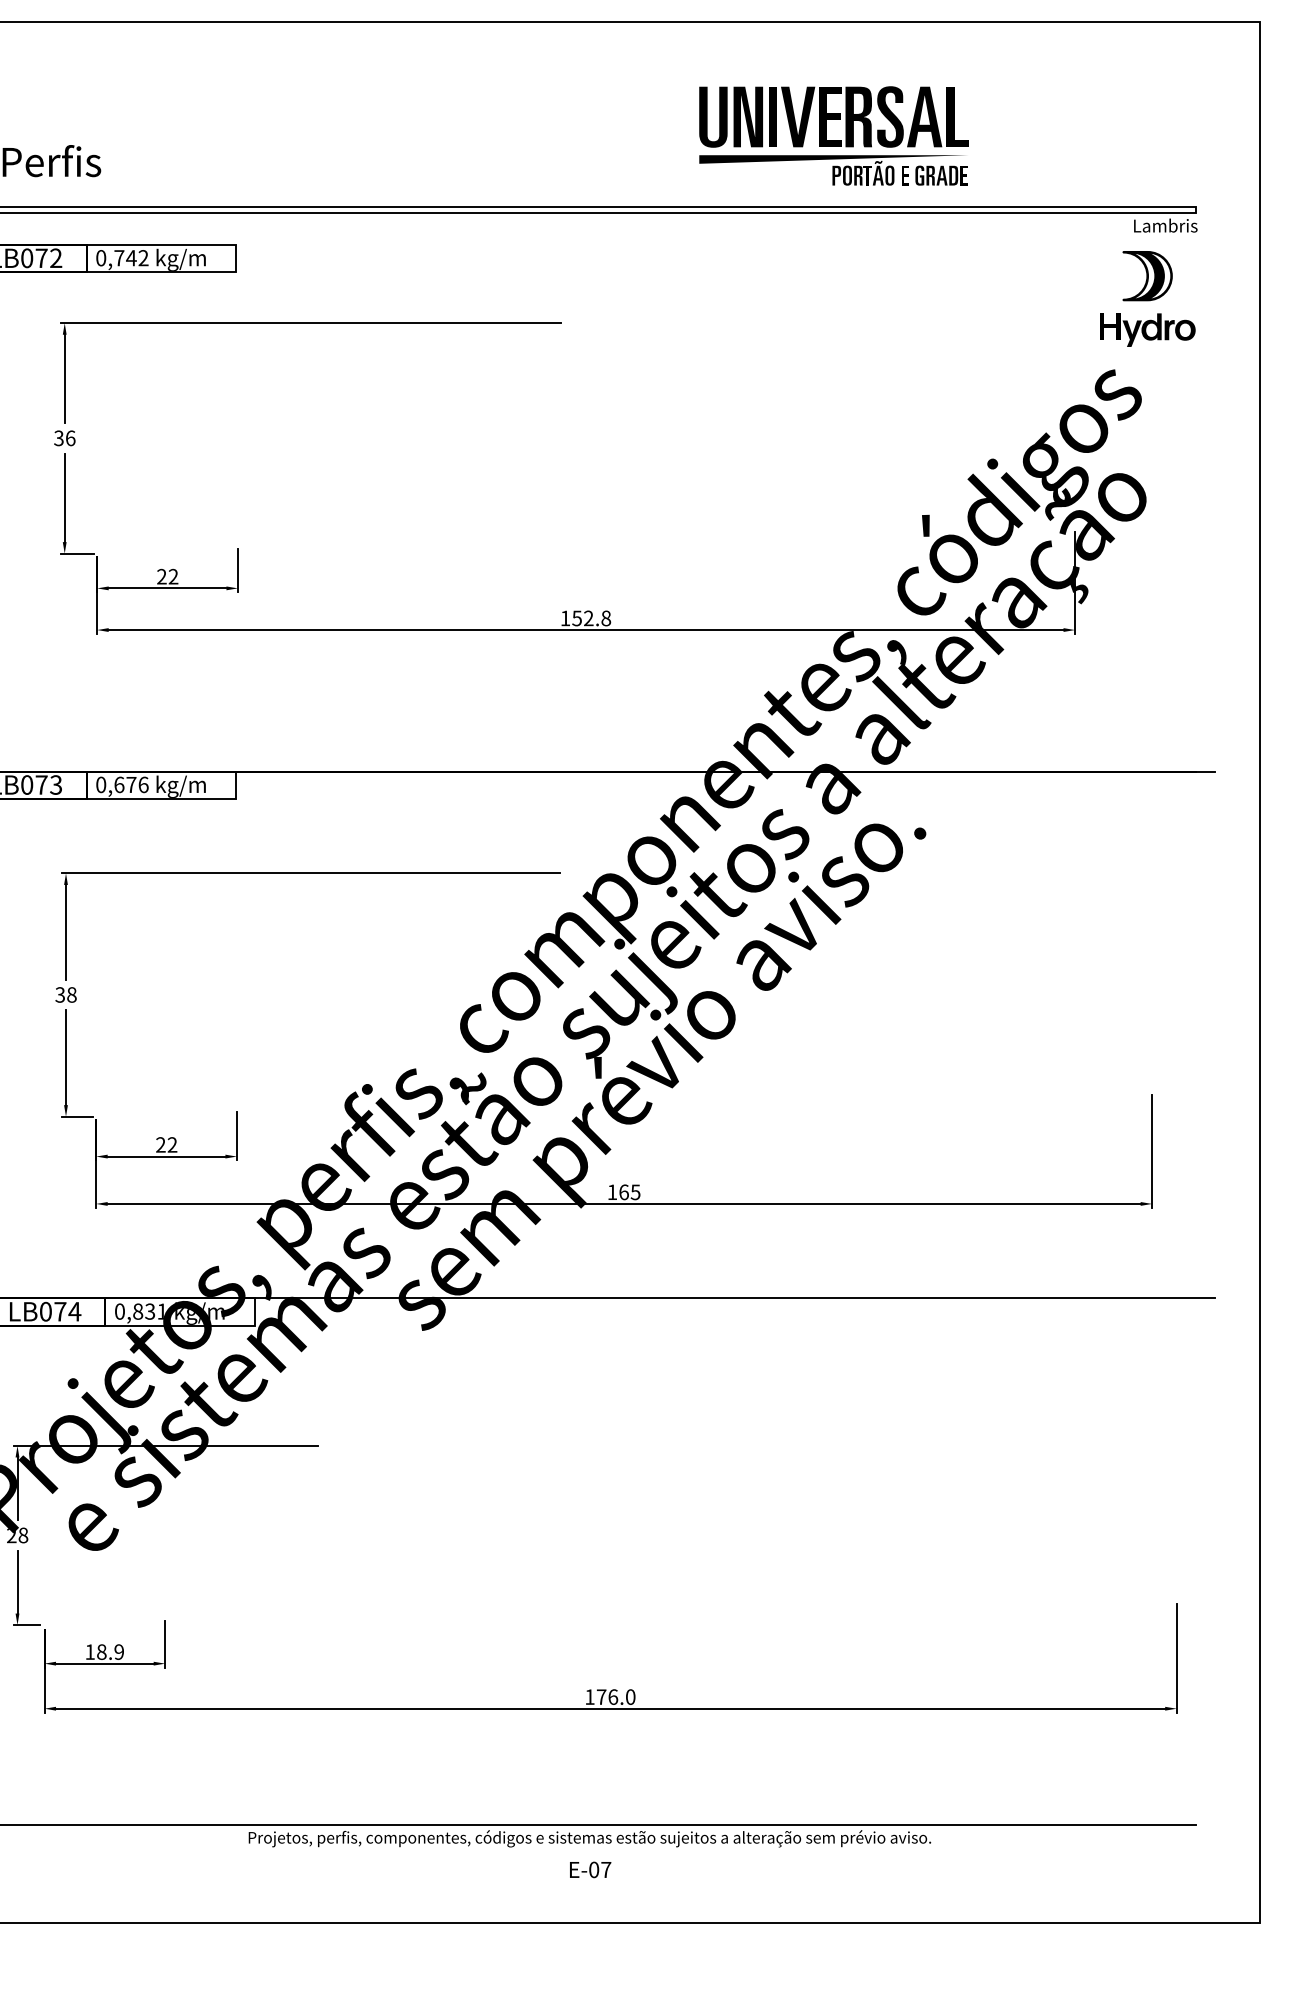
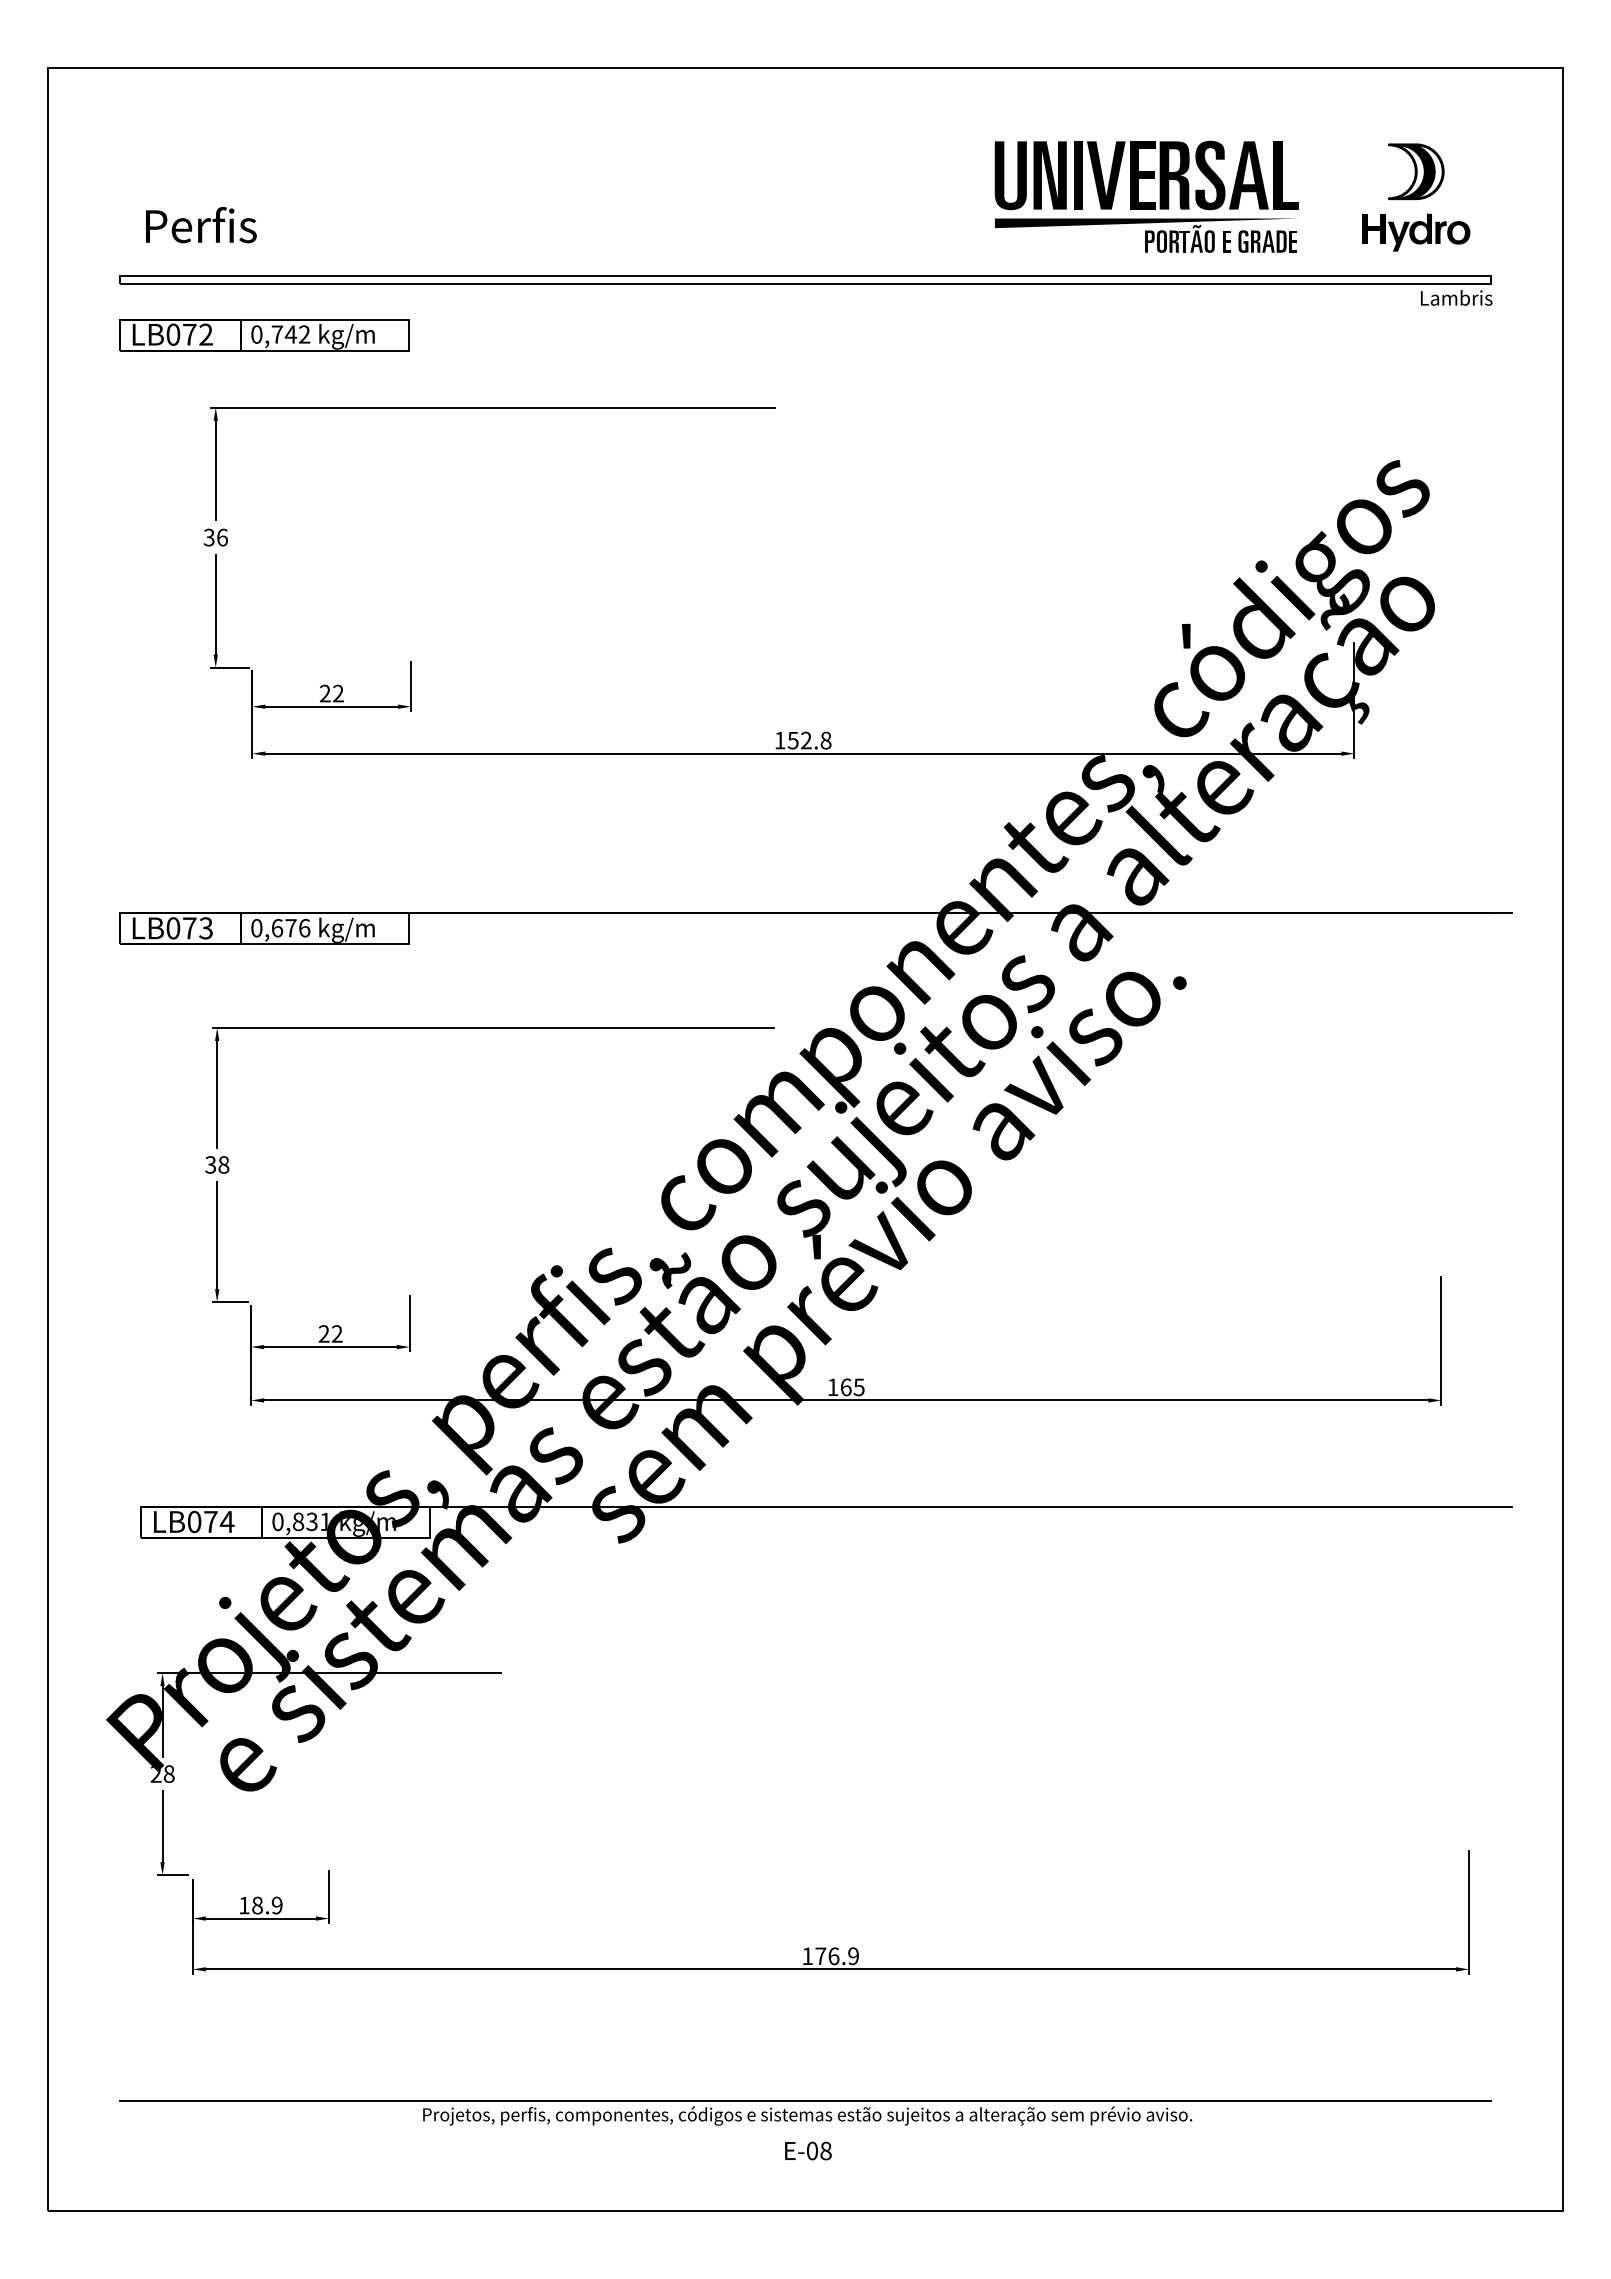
part: (833, 135) -> (1146, 196), moved
part: (1147, 298) -> (1416, 197), moved
text: (630, 1697) -> (853, 1956), 176.0 -> 176.9
text: (605, 1869) -> (825, 2150), E-07 -> E-08

